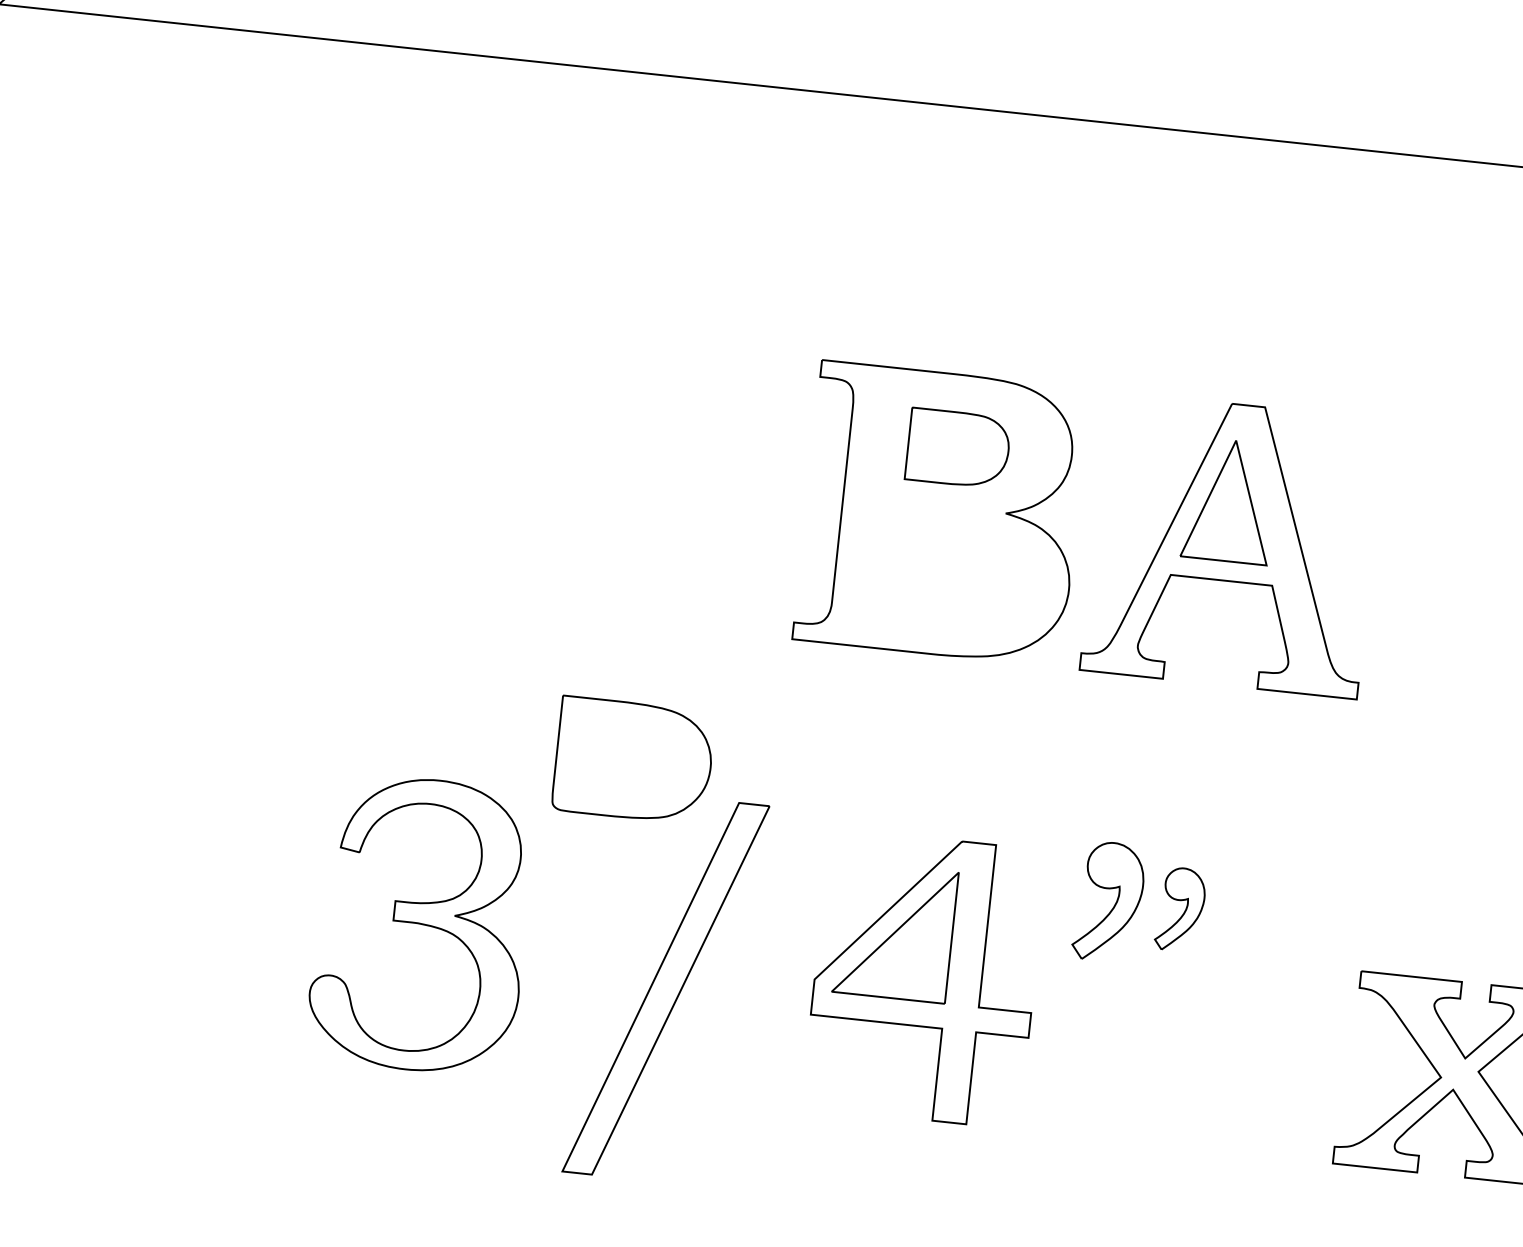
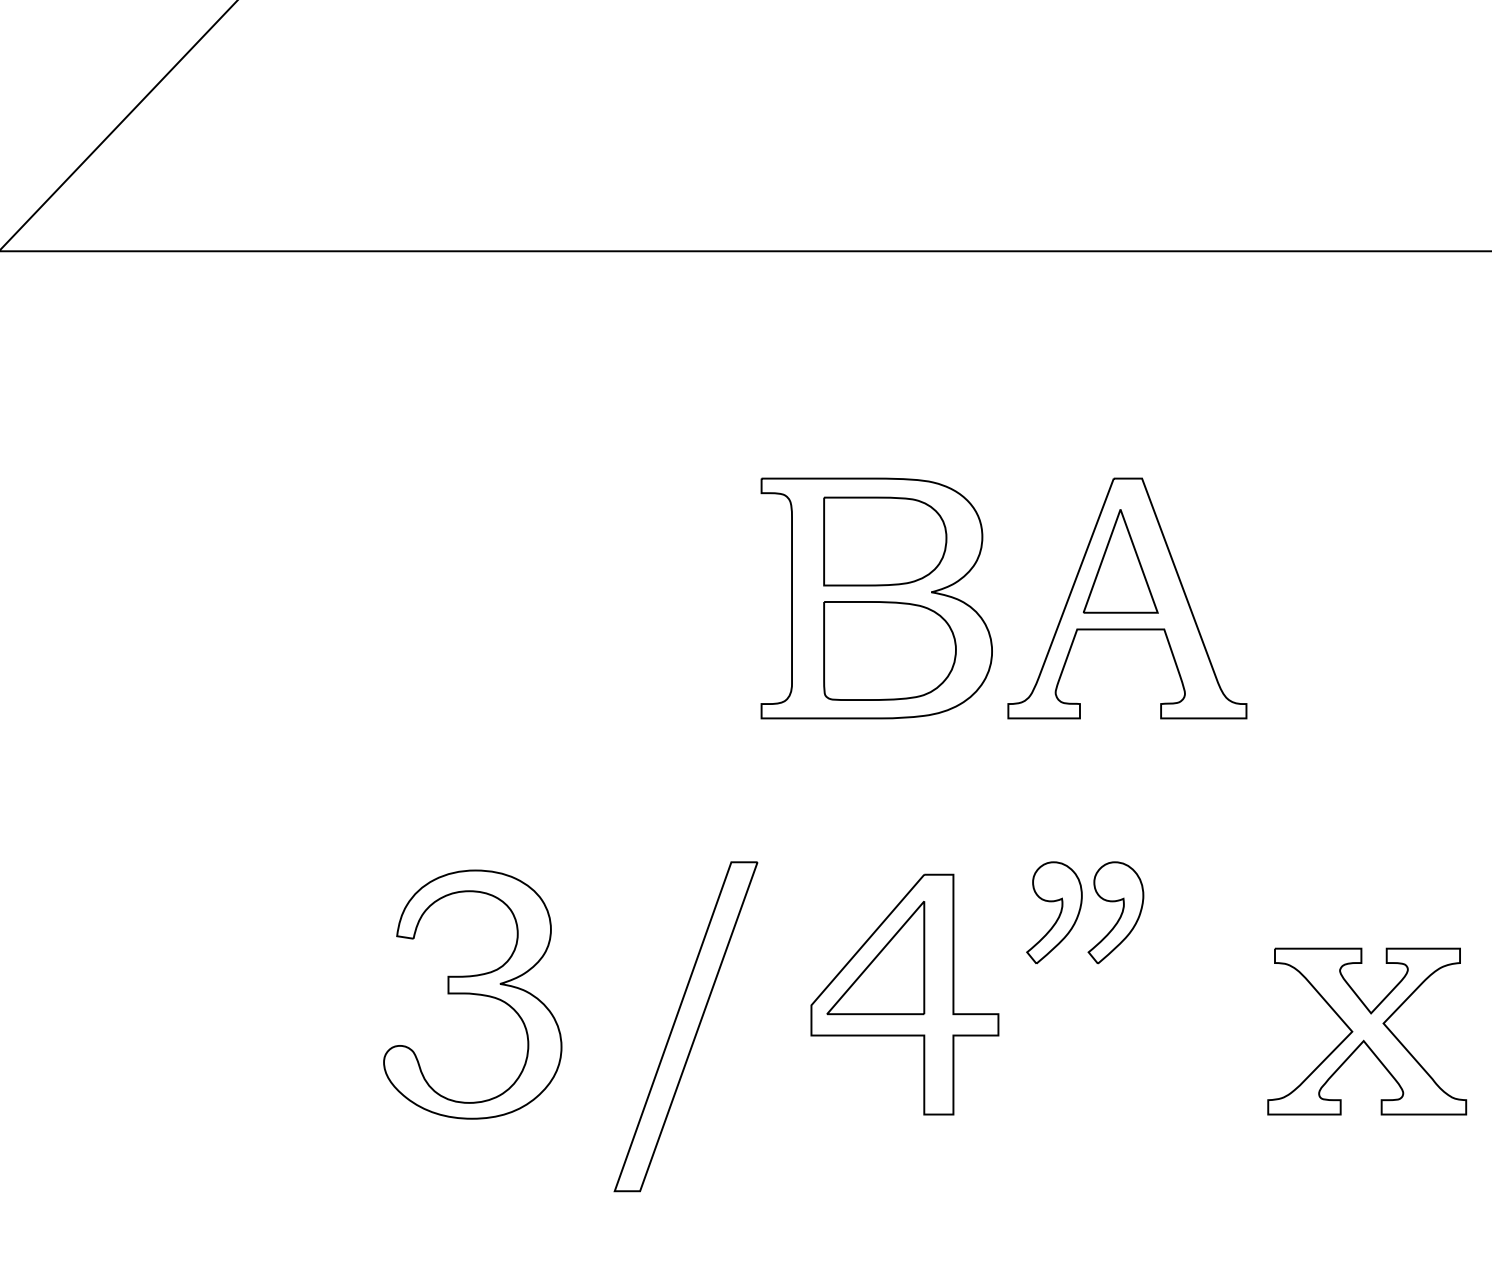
part: (958, 448) -> (885, 541), size x1.43
part: (633, 760) -> (889, 650), moved
part: (1180, 909) -> (1115, 912), size x1.43

